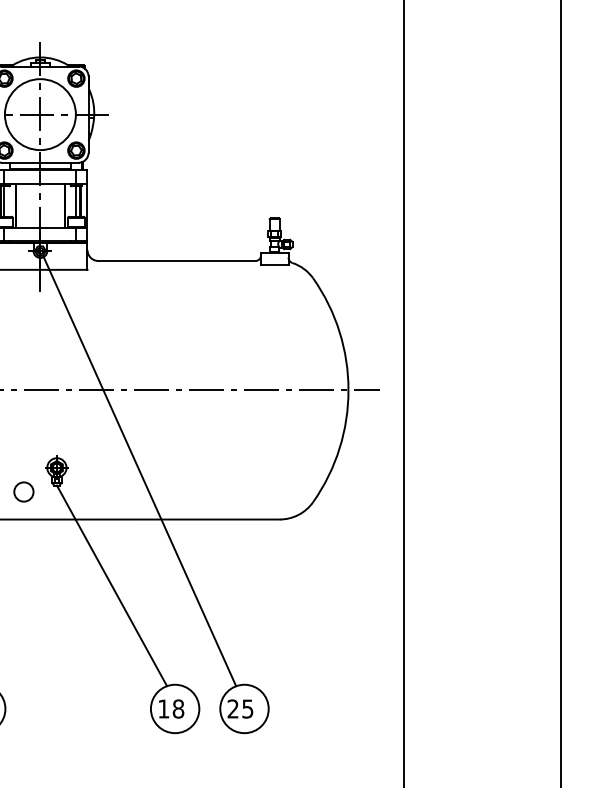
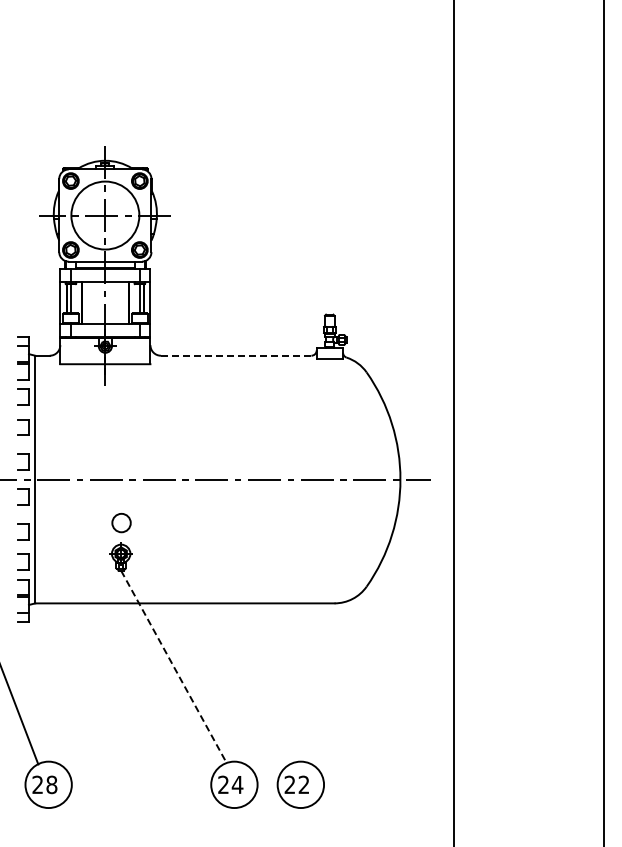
line: (177, 260) -> (236, 355), solid -> dashed
line: (138, 470) -> (199, 556), removed
circle: (23, 492) -> (121, 523), moved
line: (111, 585) -> (173, 666), solid -> dashed
text: (171, 708) -> (230, 784), 18 -> 24
text: (247, 708) -> (303, 784), 25 -> 22

